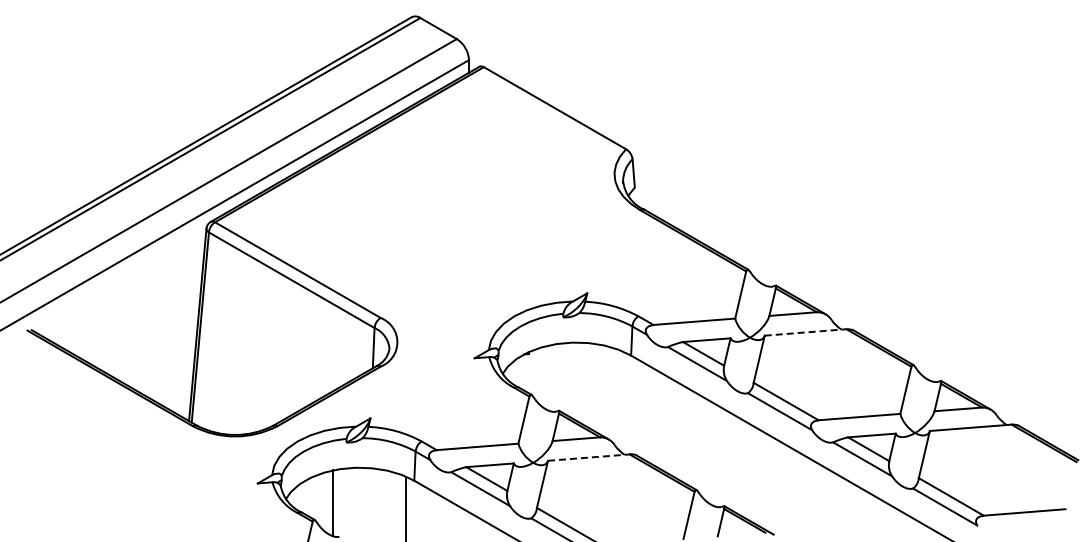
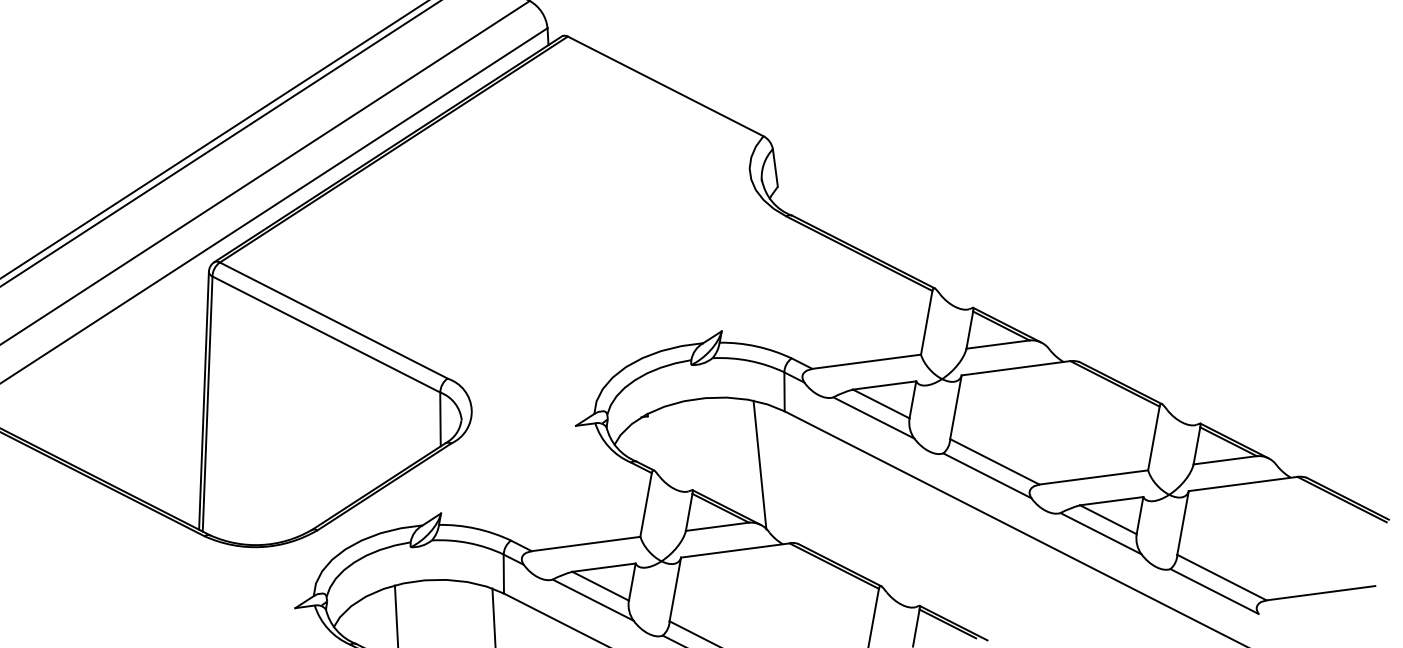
line: (806, 332) -> (1017, 368), dashed -> solid
line: (610, 394) -> (759, 464), added
line: (588, 457) -> (734, 550), dashed -> solid

